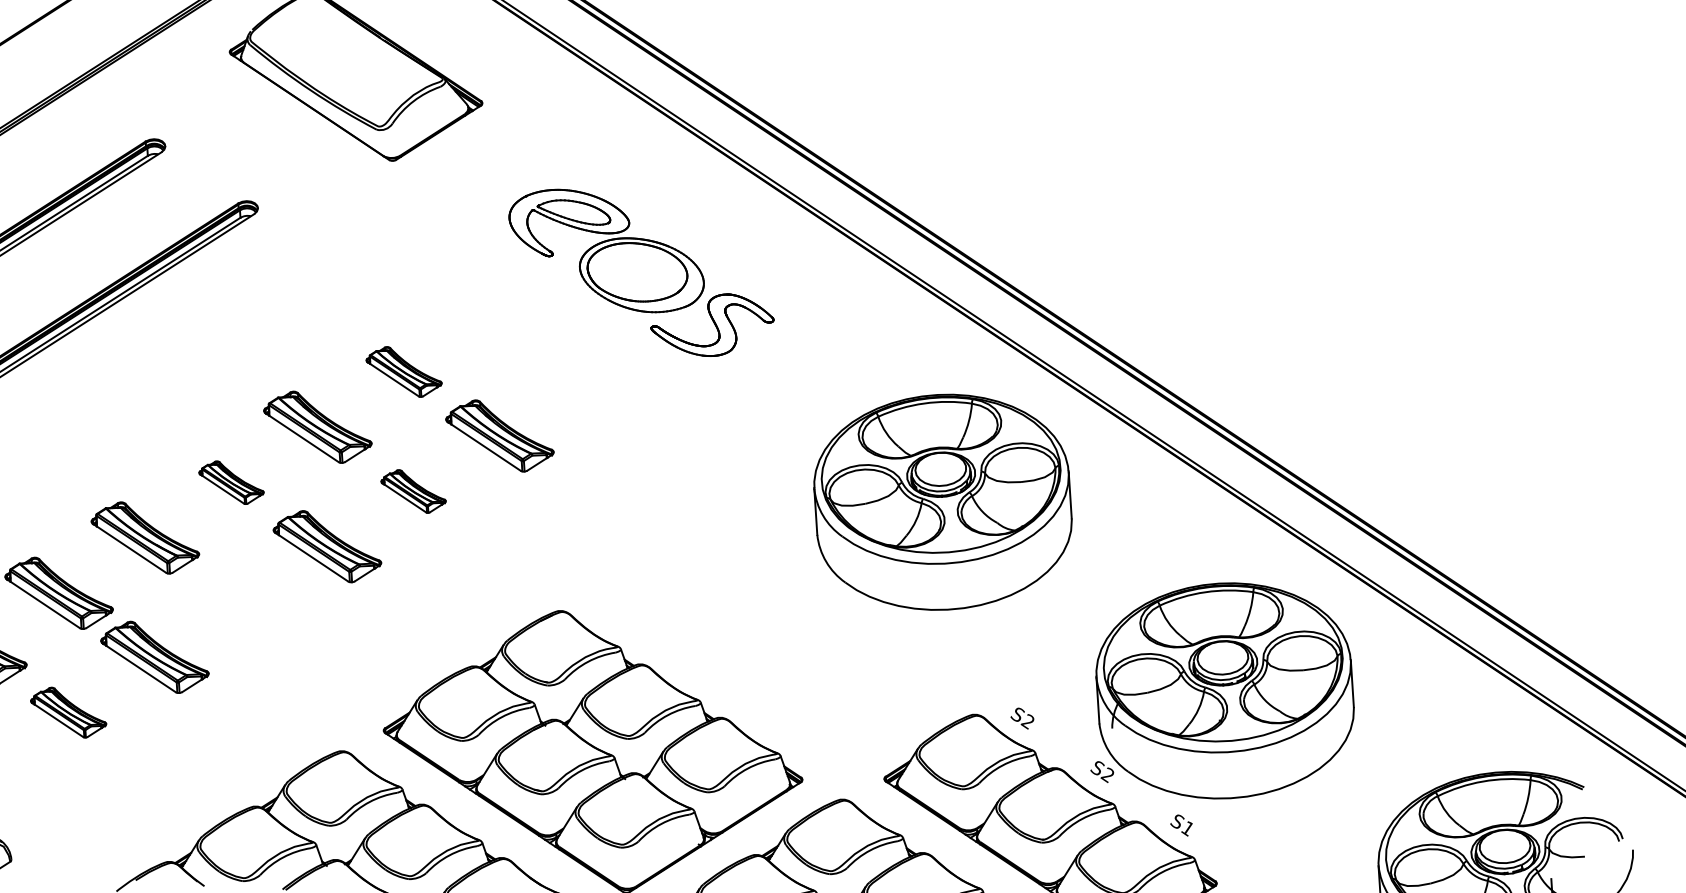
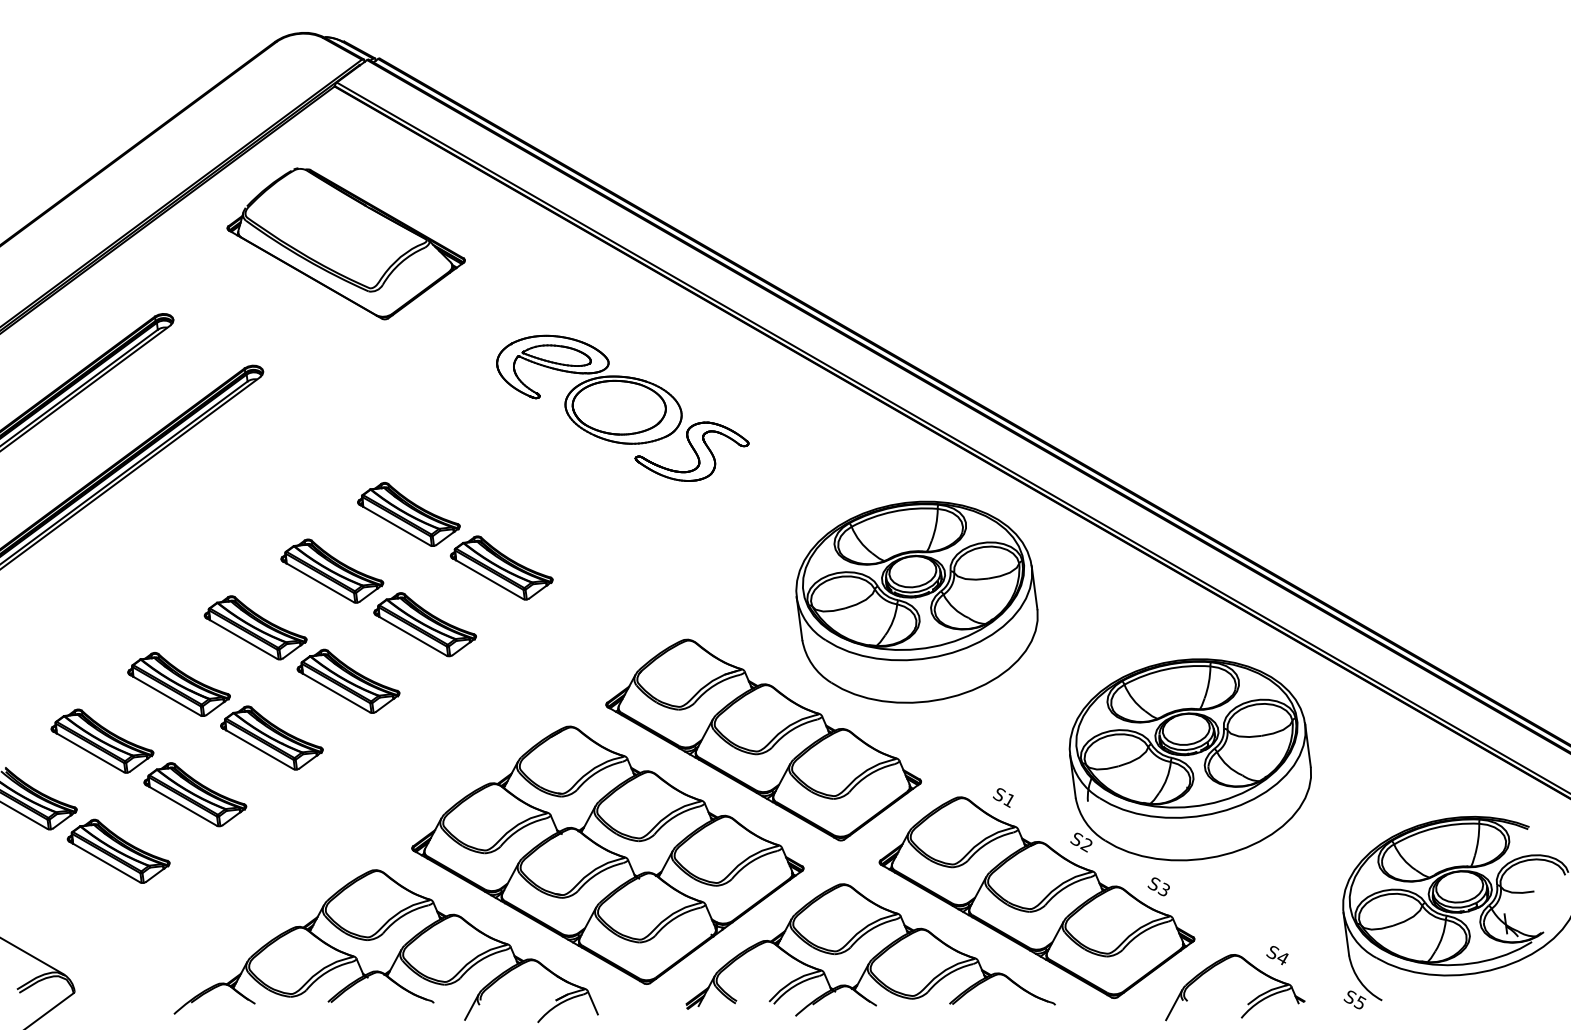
part: (403, 371) -> (408, 514), size x1.43
part: (231, 482) -> (255, 627), size x1.67
part: (412, 491) -> (424, 624), size x1.67
part: (240, 601) -> (271, 737), added
part: (768, 638) -> (763, 739), added
part: (68, 711) -> (118, 850), size x1.43
text: (1027, 721) -> (1008, 800), S2 -> S1
text: (1187, 828) -> (1163, 889), S1 -> S3

